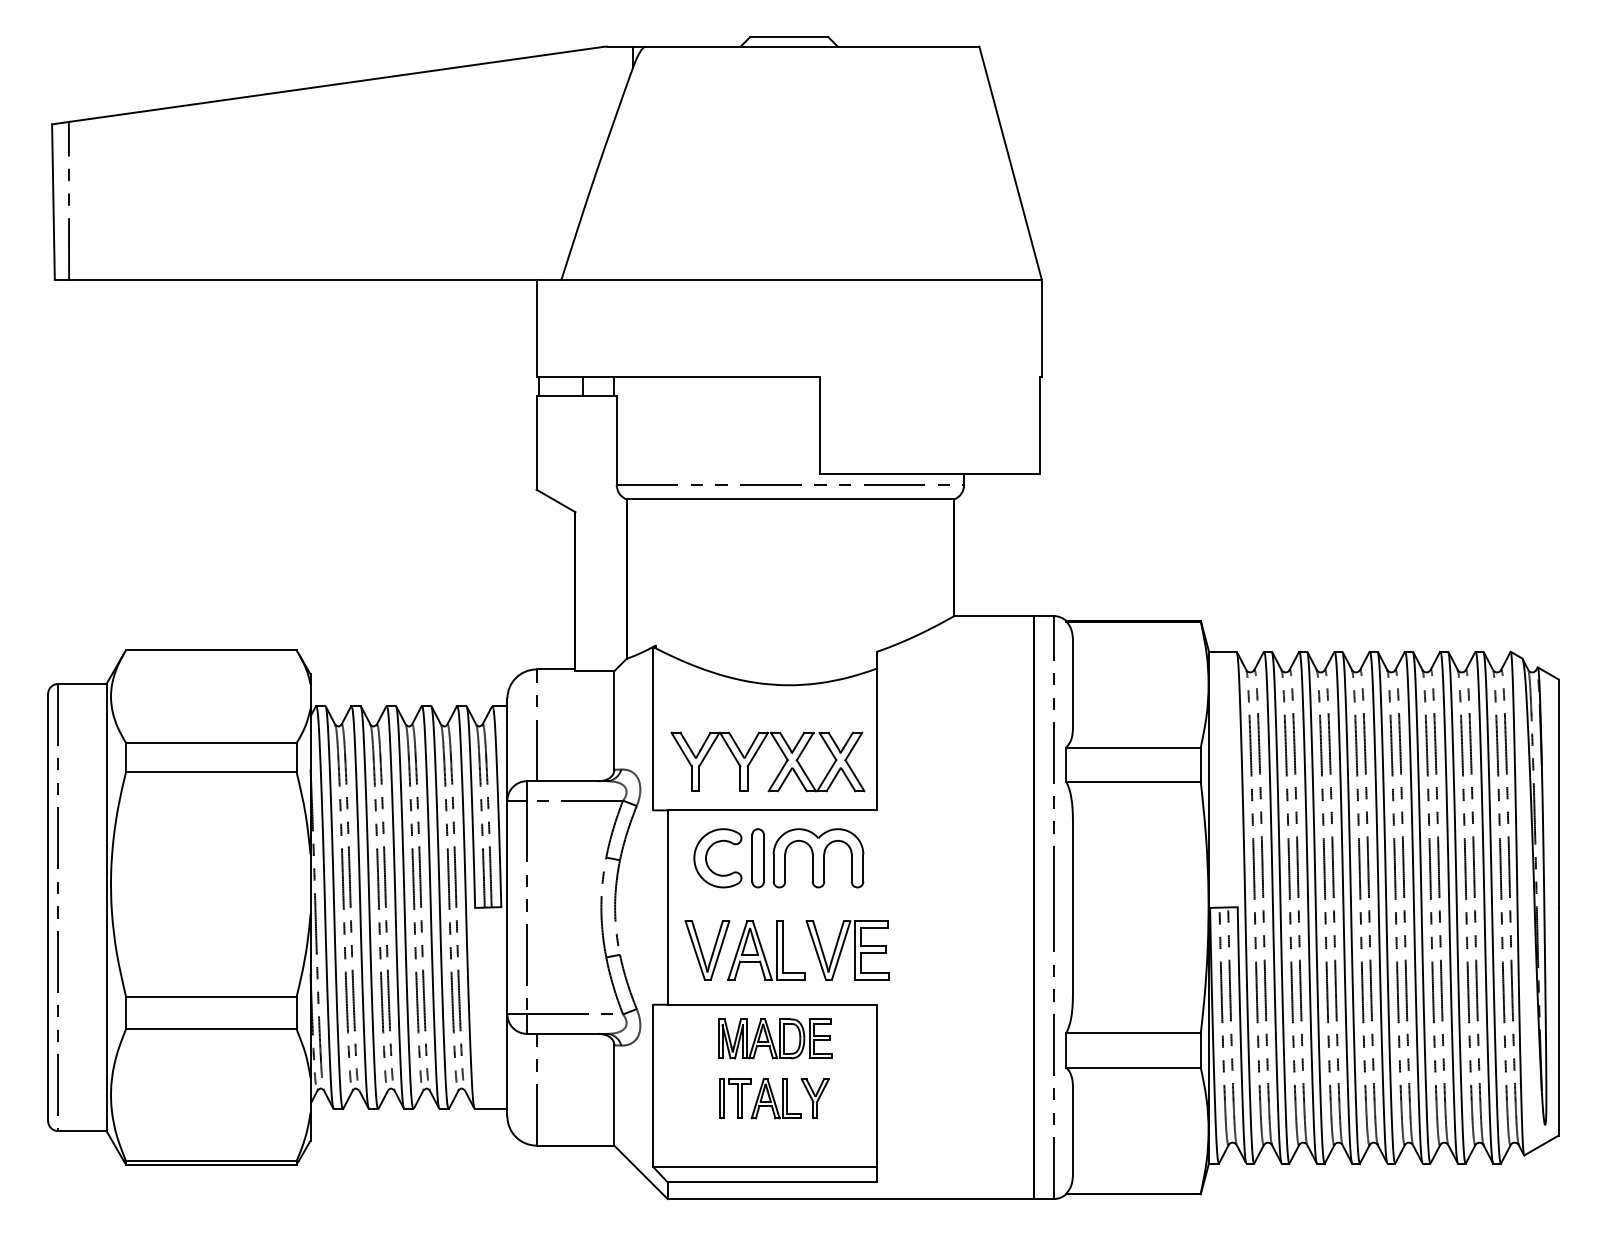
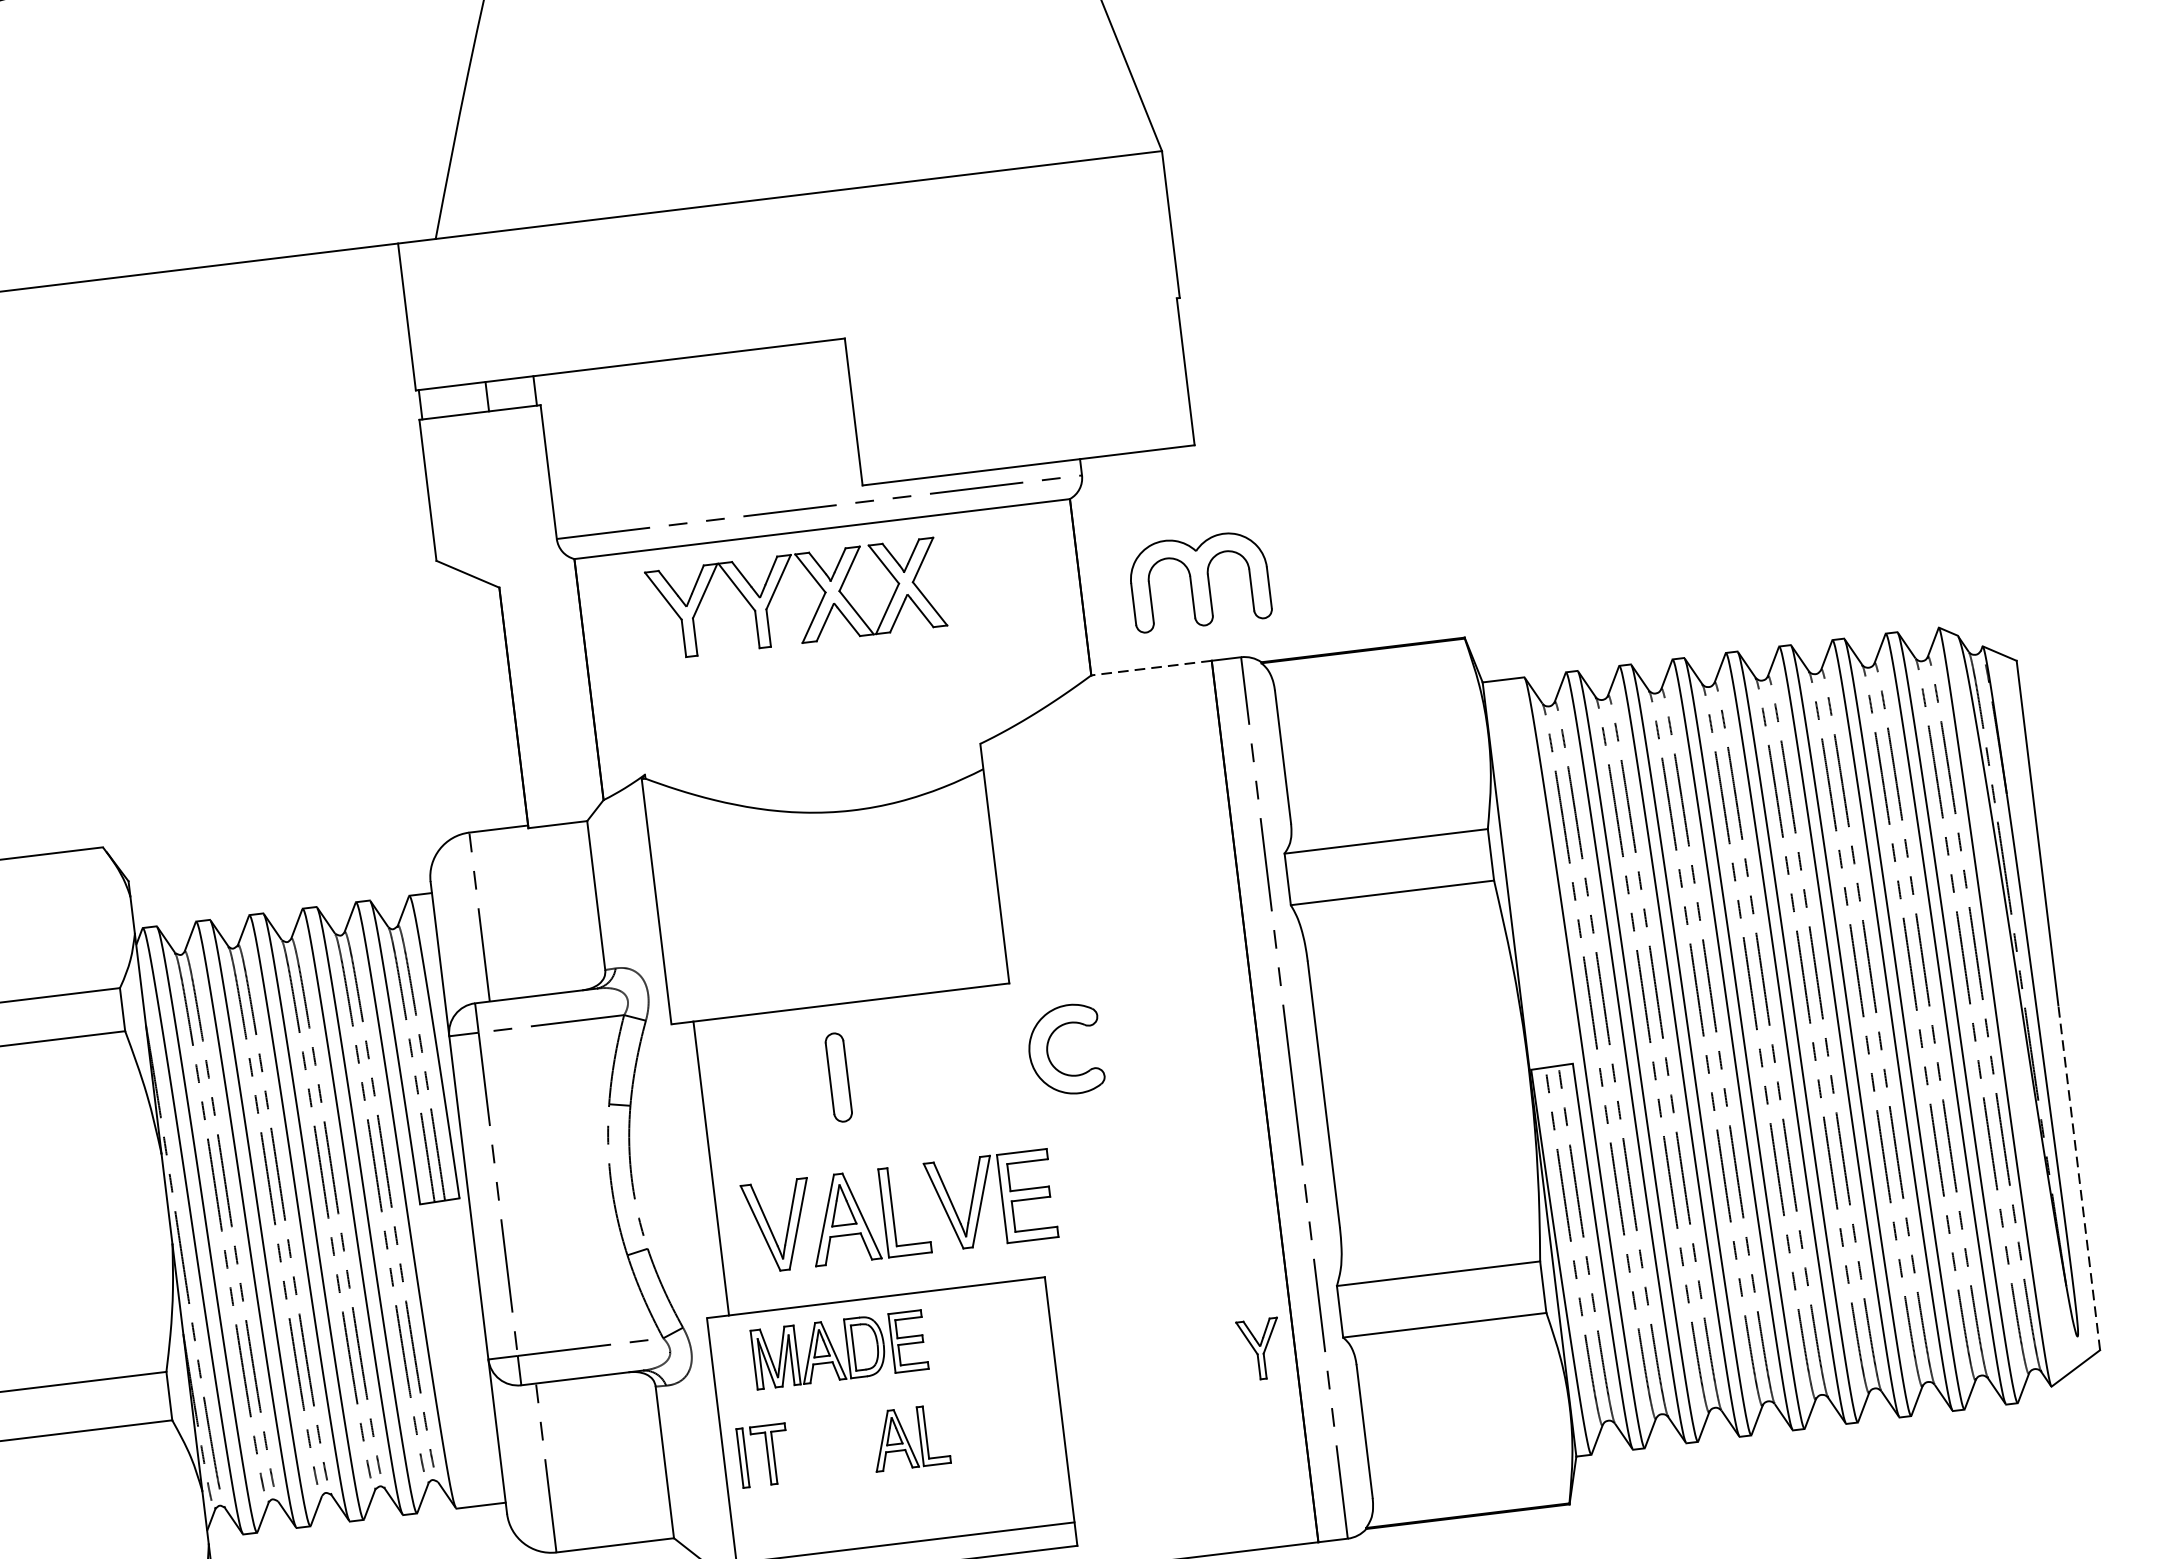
line: (994, 616) -> (1152, 668), solid -> dashed
part: (756, 754) -> (777, 589), moved
part: (707, 855) -> (1049, 1047), moved
part: (818, 858) -> (1199, 581), moved
line: (1558, 1021) -> (2078, 1177), solid -> dashed
part: (775, 1038) -> (840, 1349), moved
part: (735, 1098) -> (763, 1455), moved
part: (814, 1098) -> (1258, 1349), moved

